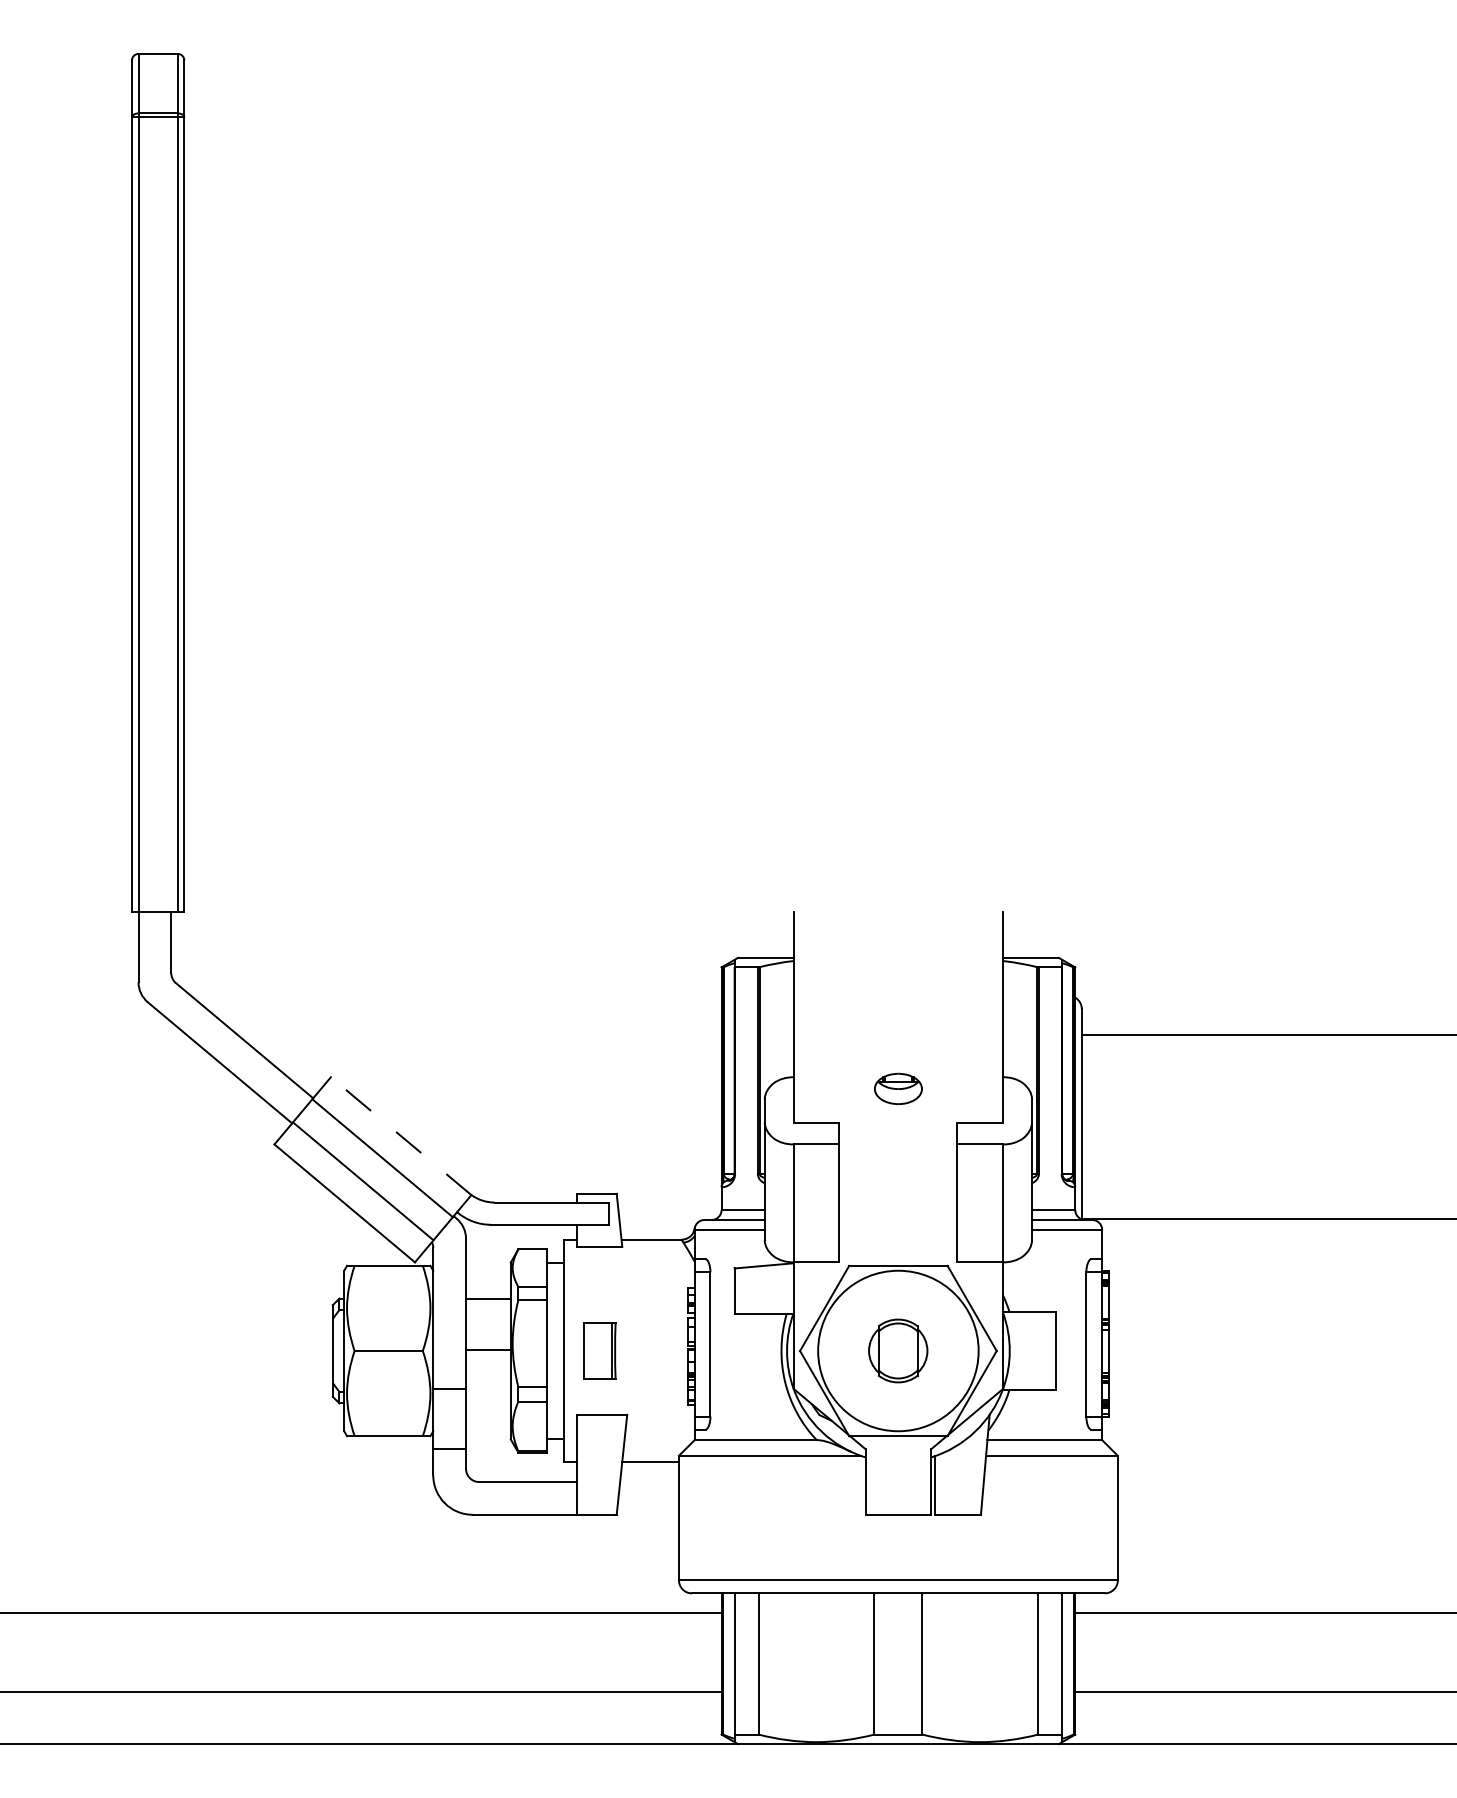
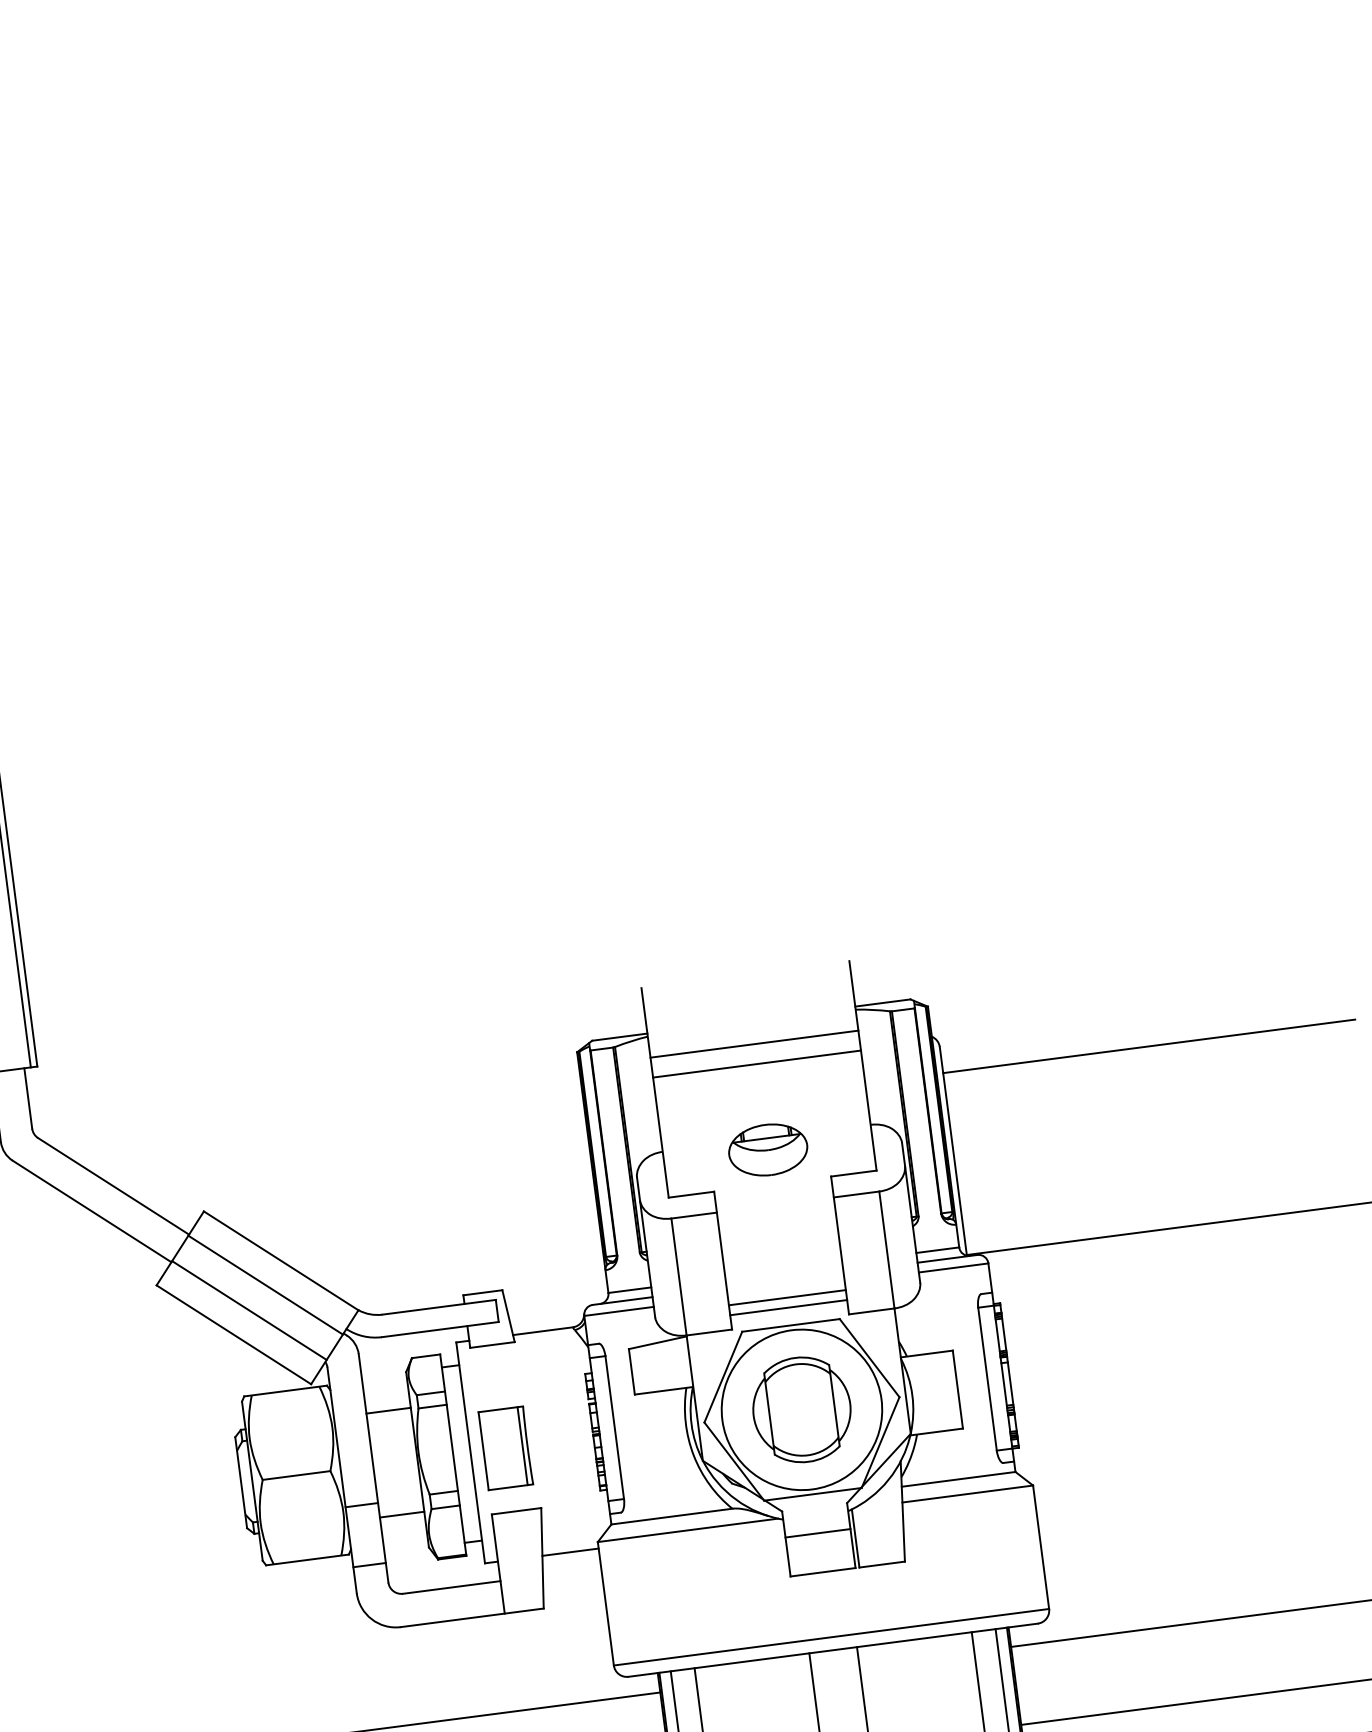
line: (898, 982) -> (754, 1044), added
line: (898, 1002) -> (757, 1064), added
part: (898, 1088) -> (768, 1149), size x1.67
line: (401, 1136) -> (281, 1261), dashed -> solid
line: (898, 1237) -> (787, 1297), added
line: (898, 1247) -> (788, 1307), added
line: (488, 1350) -> (402, 1514), moved
part: (599, 1350) -> (505, 1447), size x1.43
part: (897, 1350) -> (801, 1409), size x1.67
line: (898, 1475) -> (818, 1533), added

